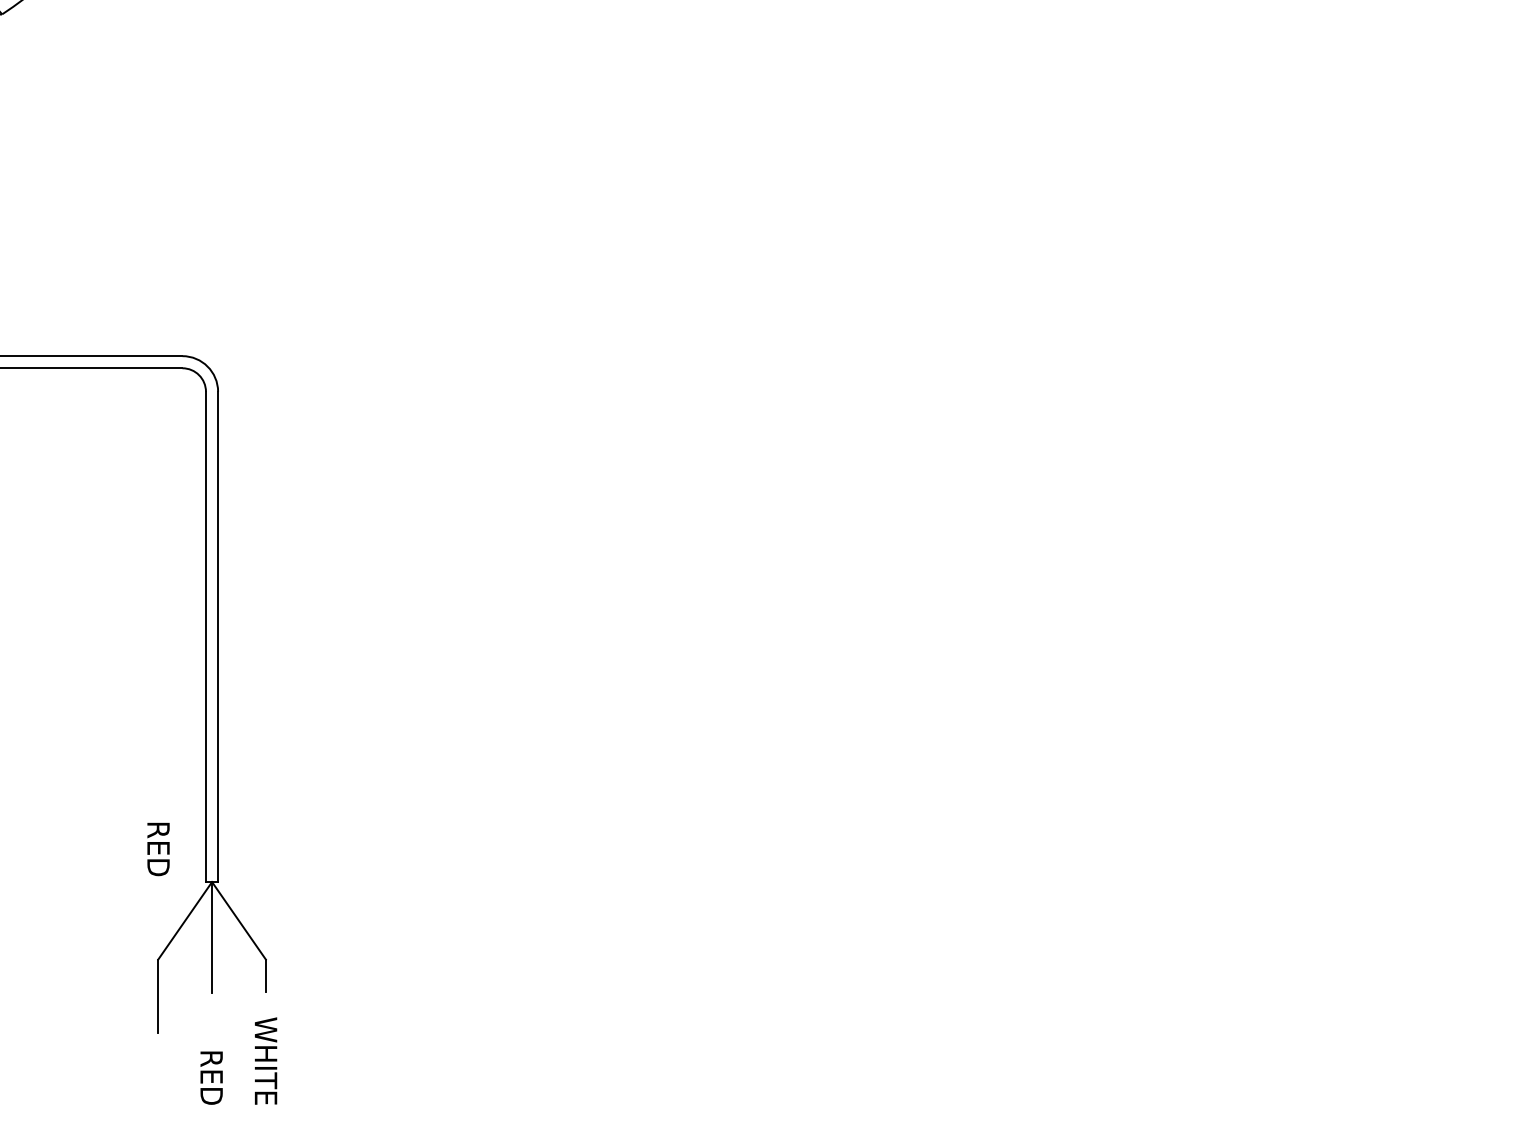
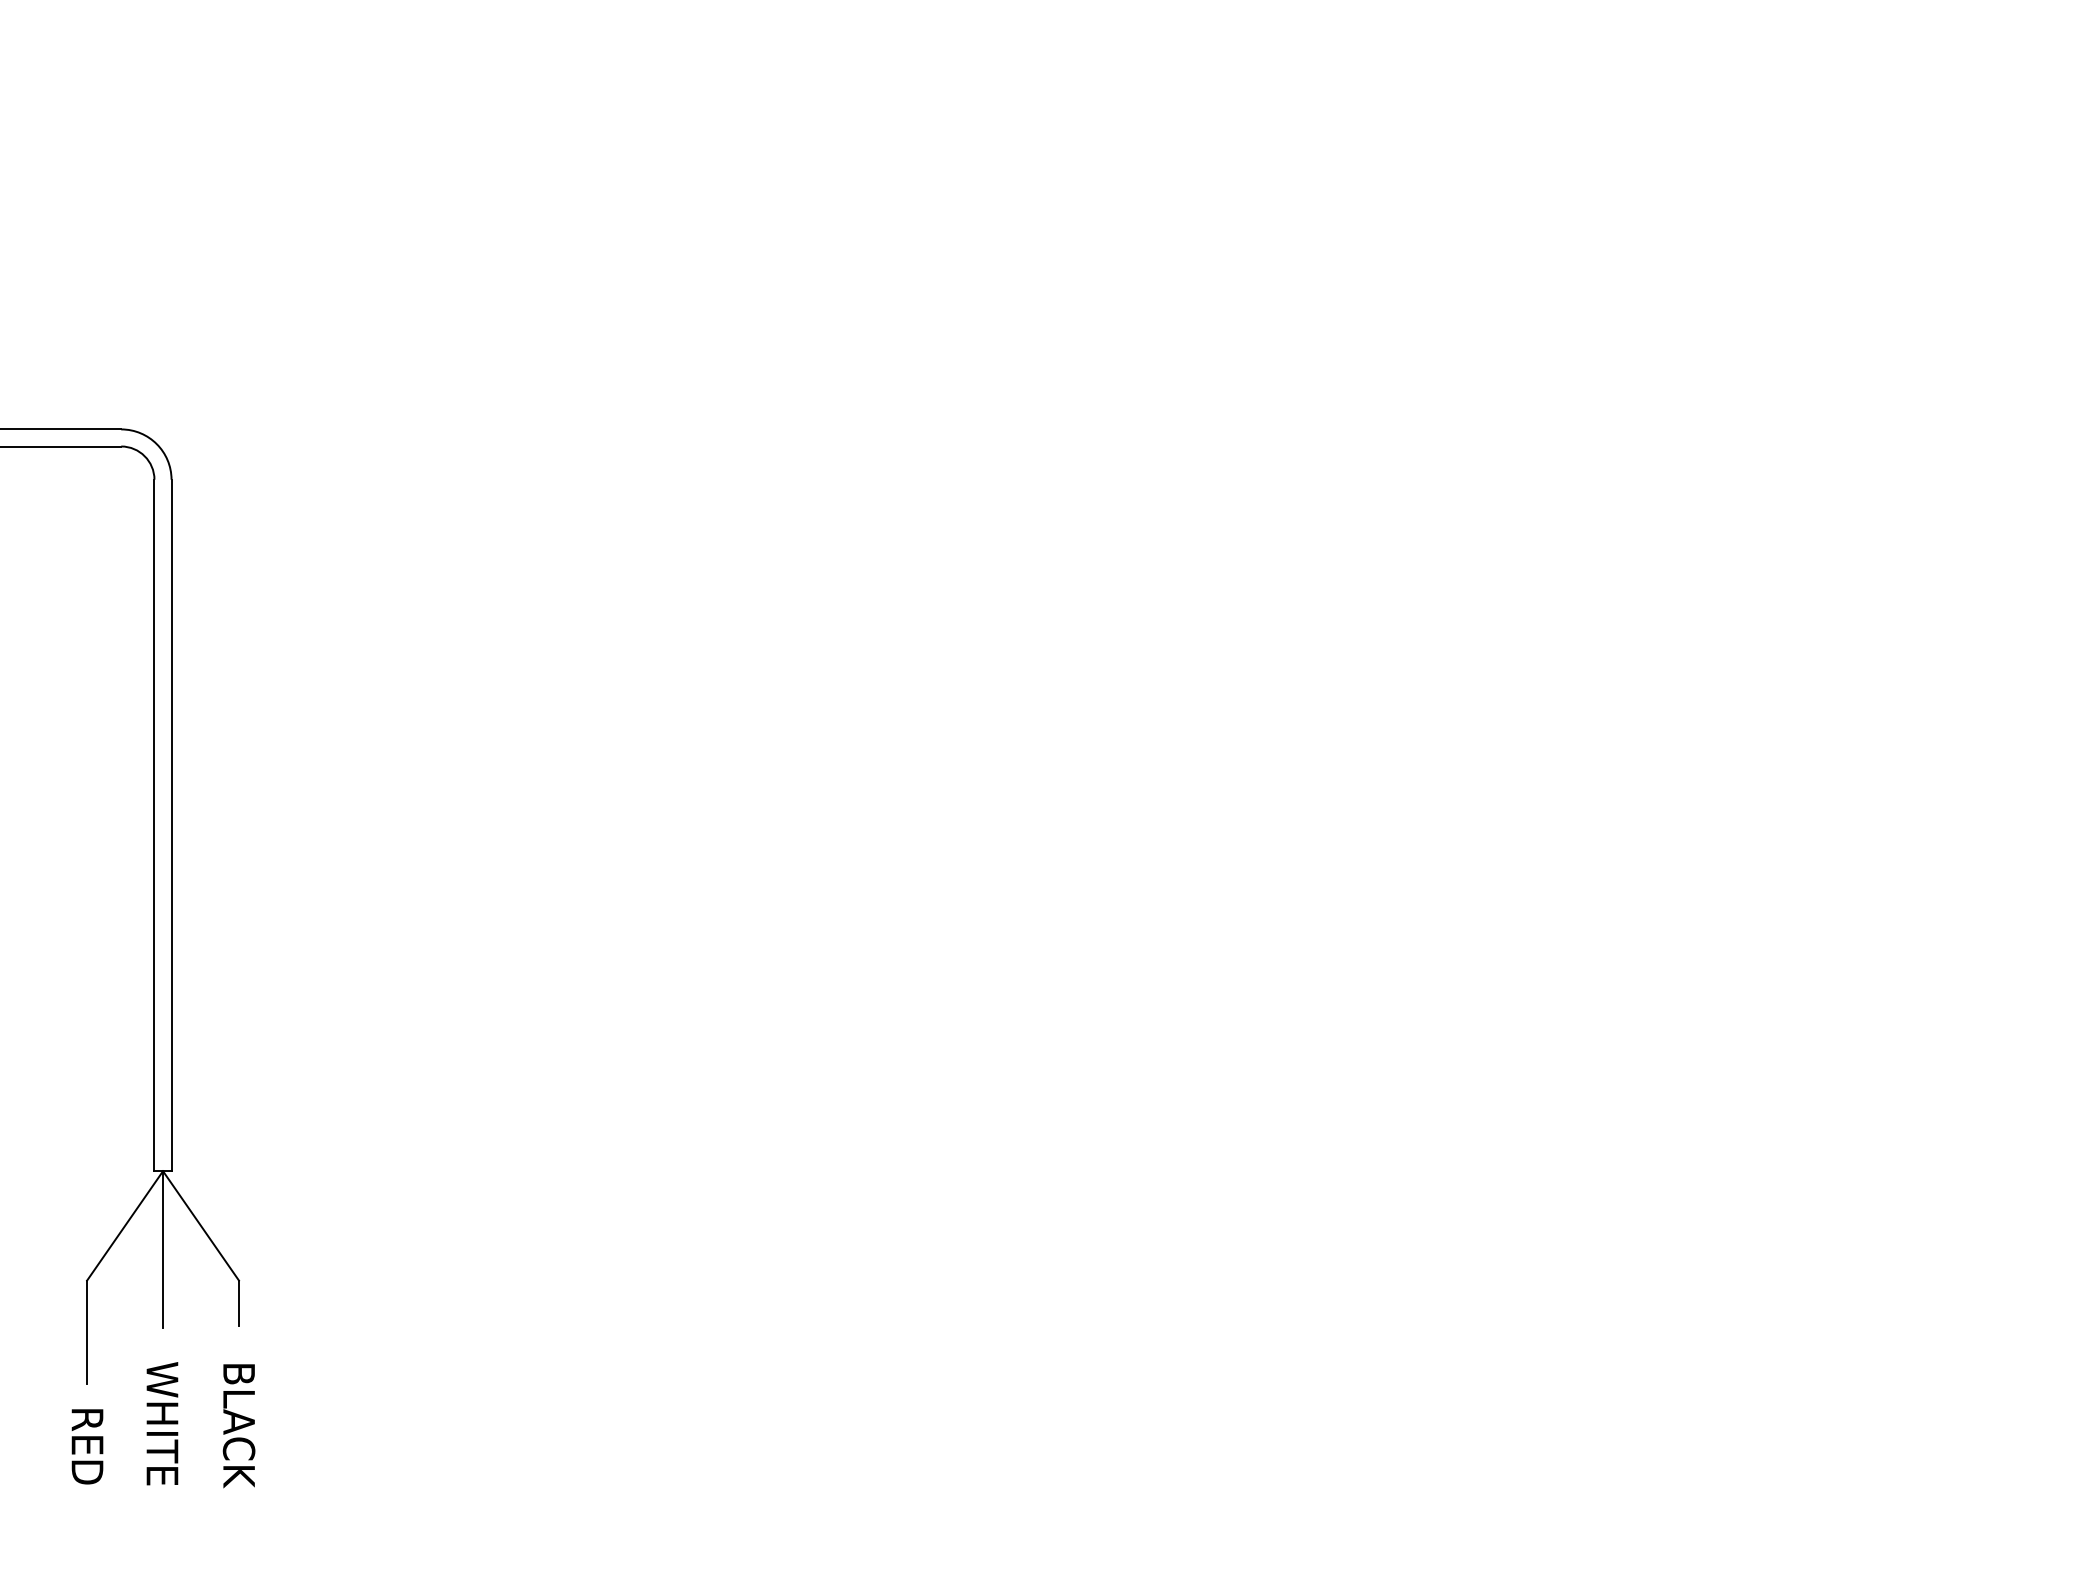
text: (158, 849) -> (87, 1446), moved
text: (211, 1060) -> (162, 1422), RED -> WHITE
text: (265, 1061) -> (238, 1424), WHITE -> BLACK

